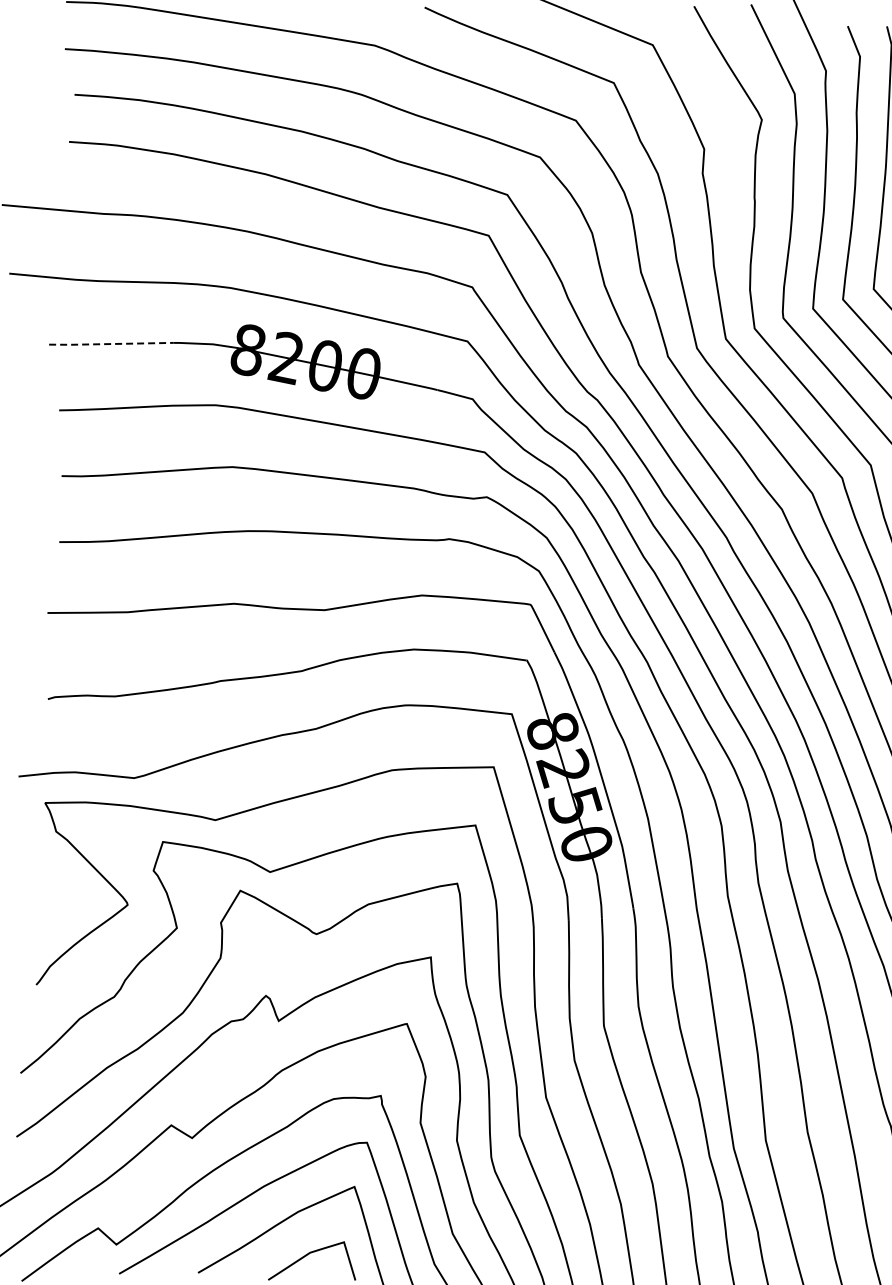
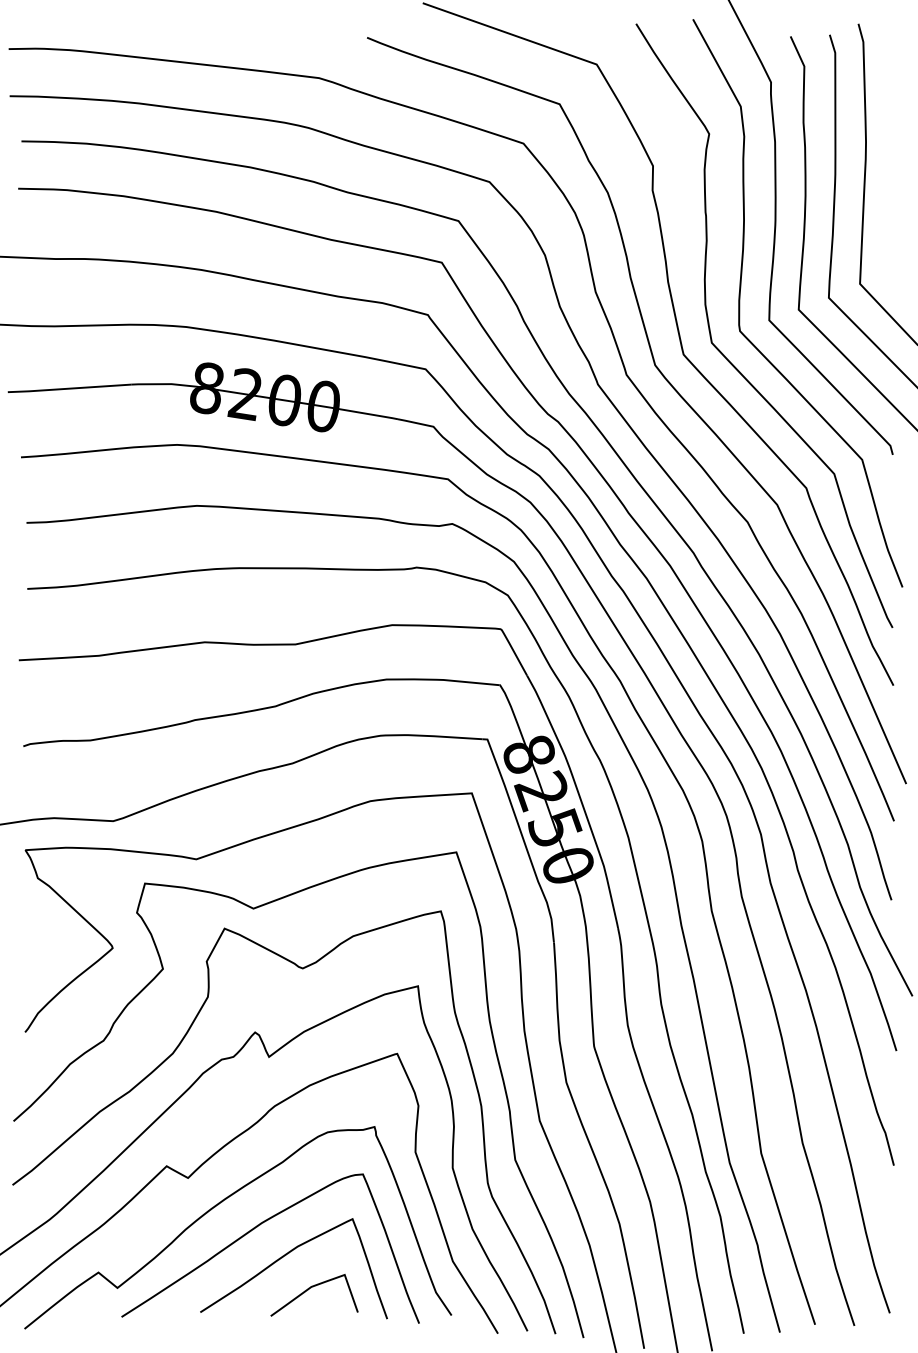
line: (111, 343) -> (70, 388), dashed -> solid

